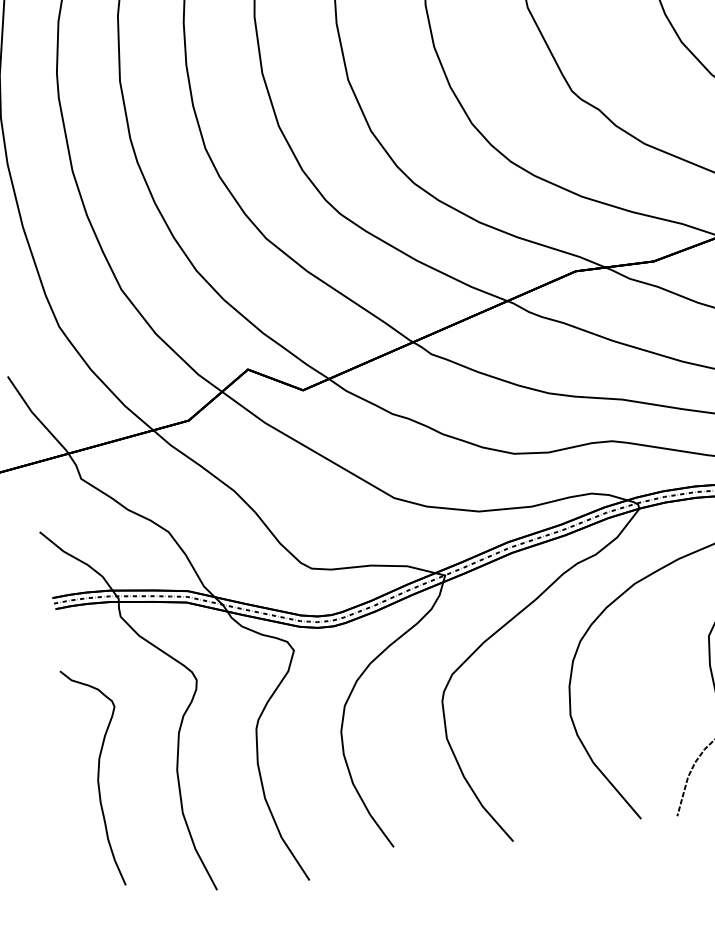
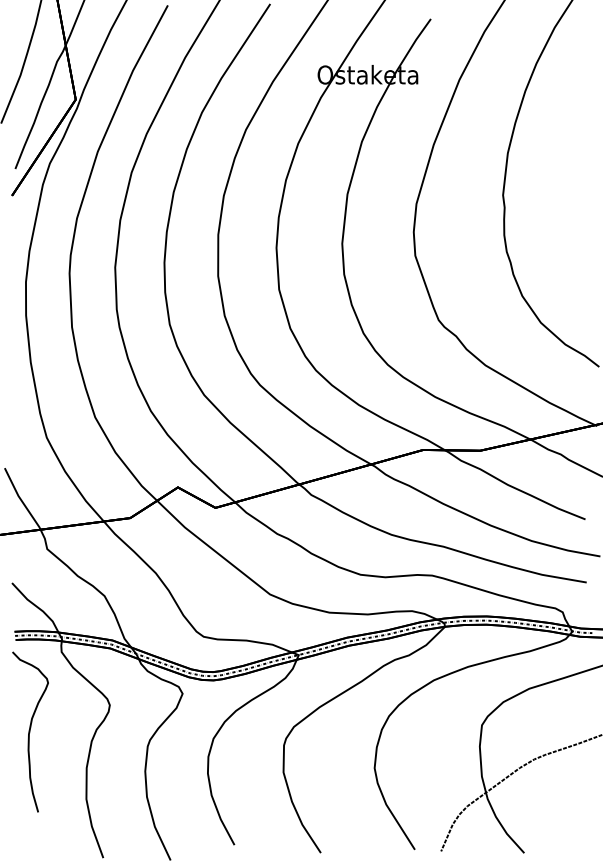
curve: (99, 776) -> (30, 731), moved

